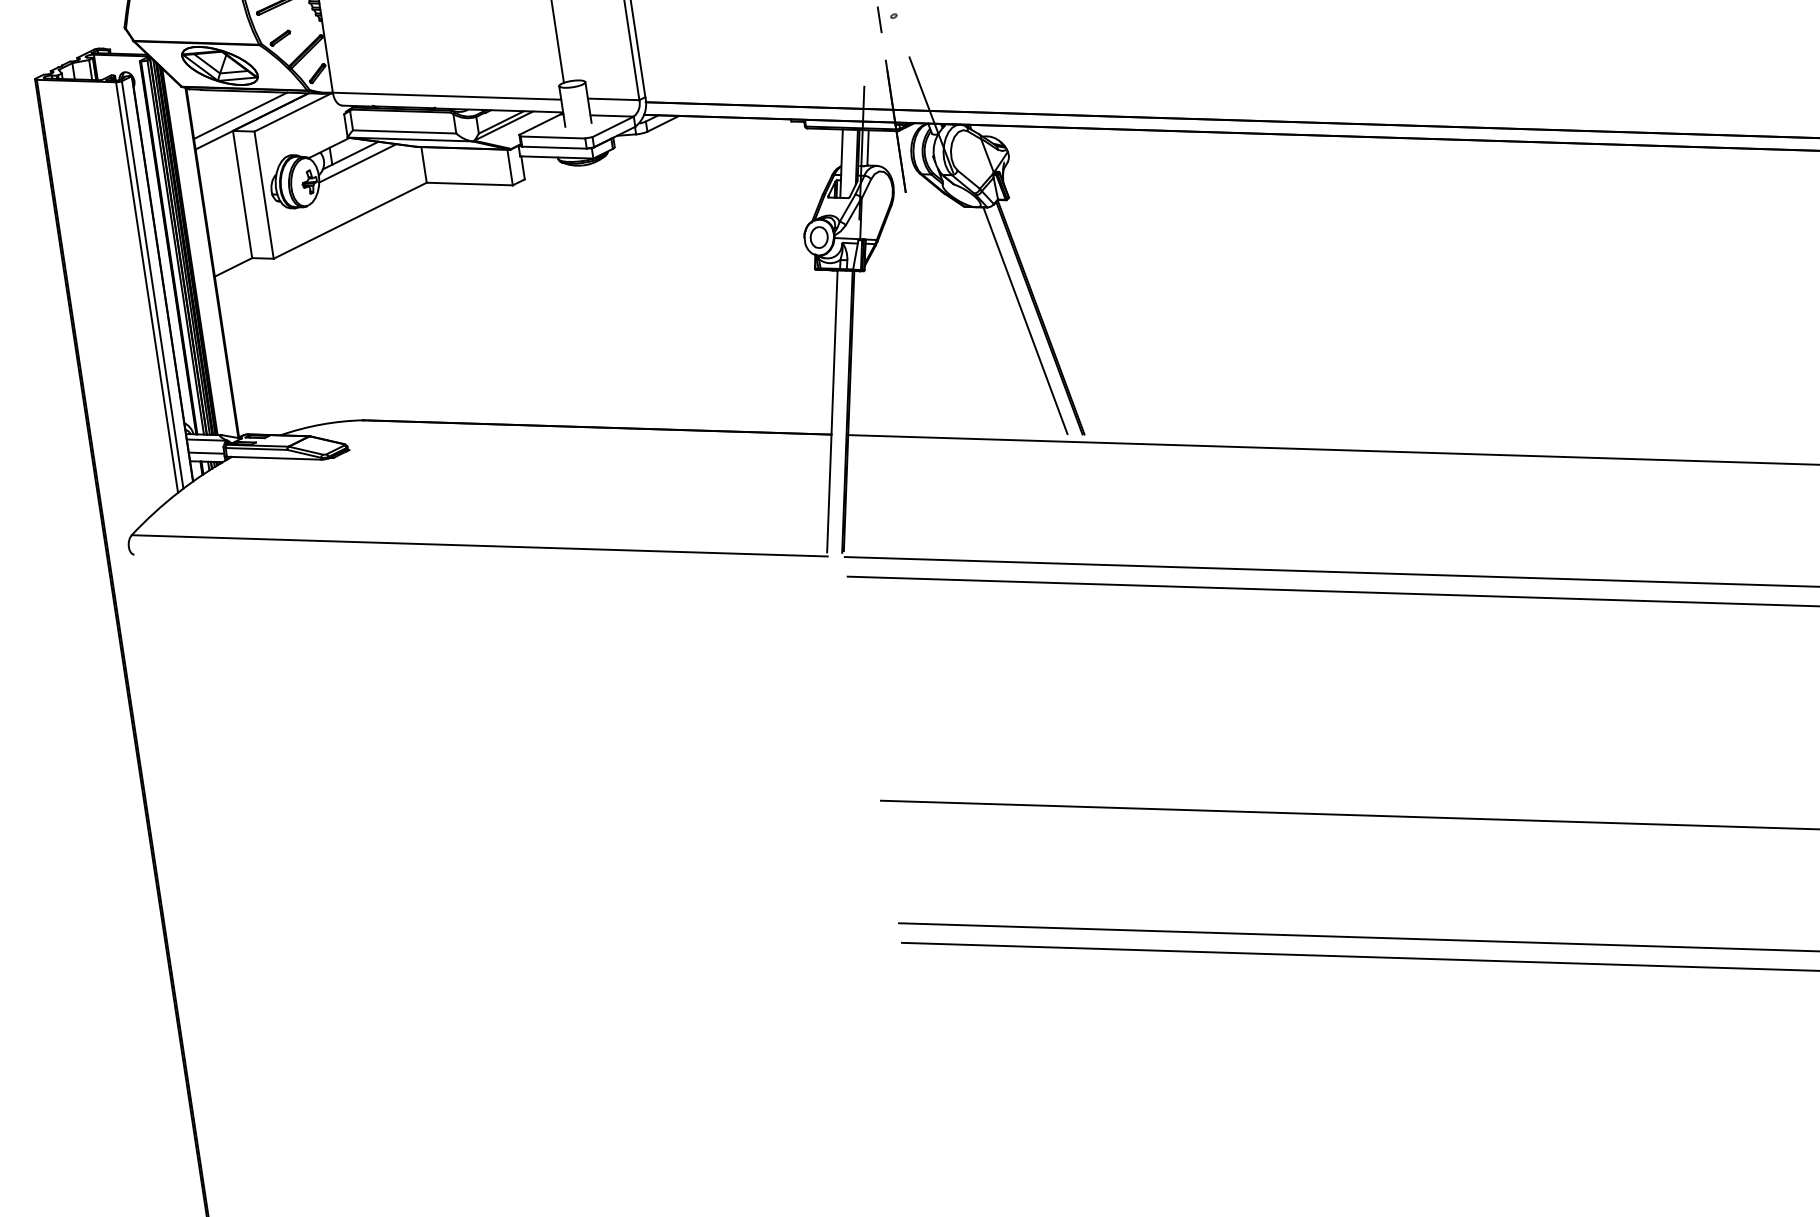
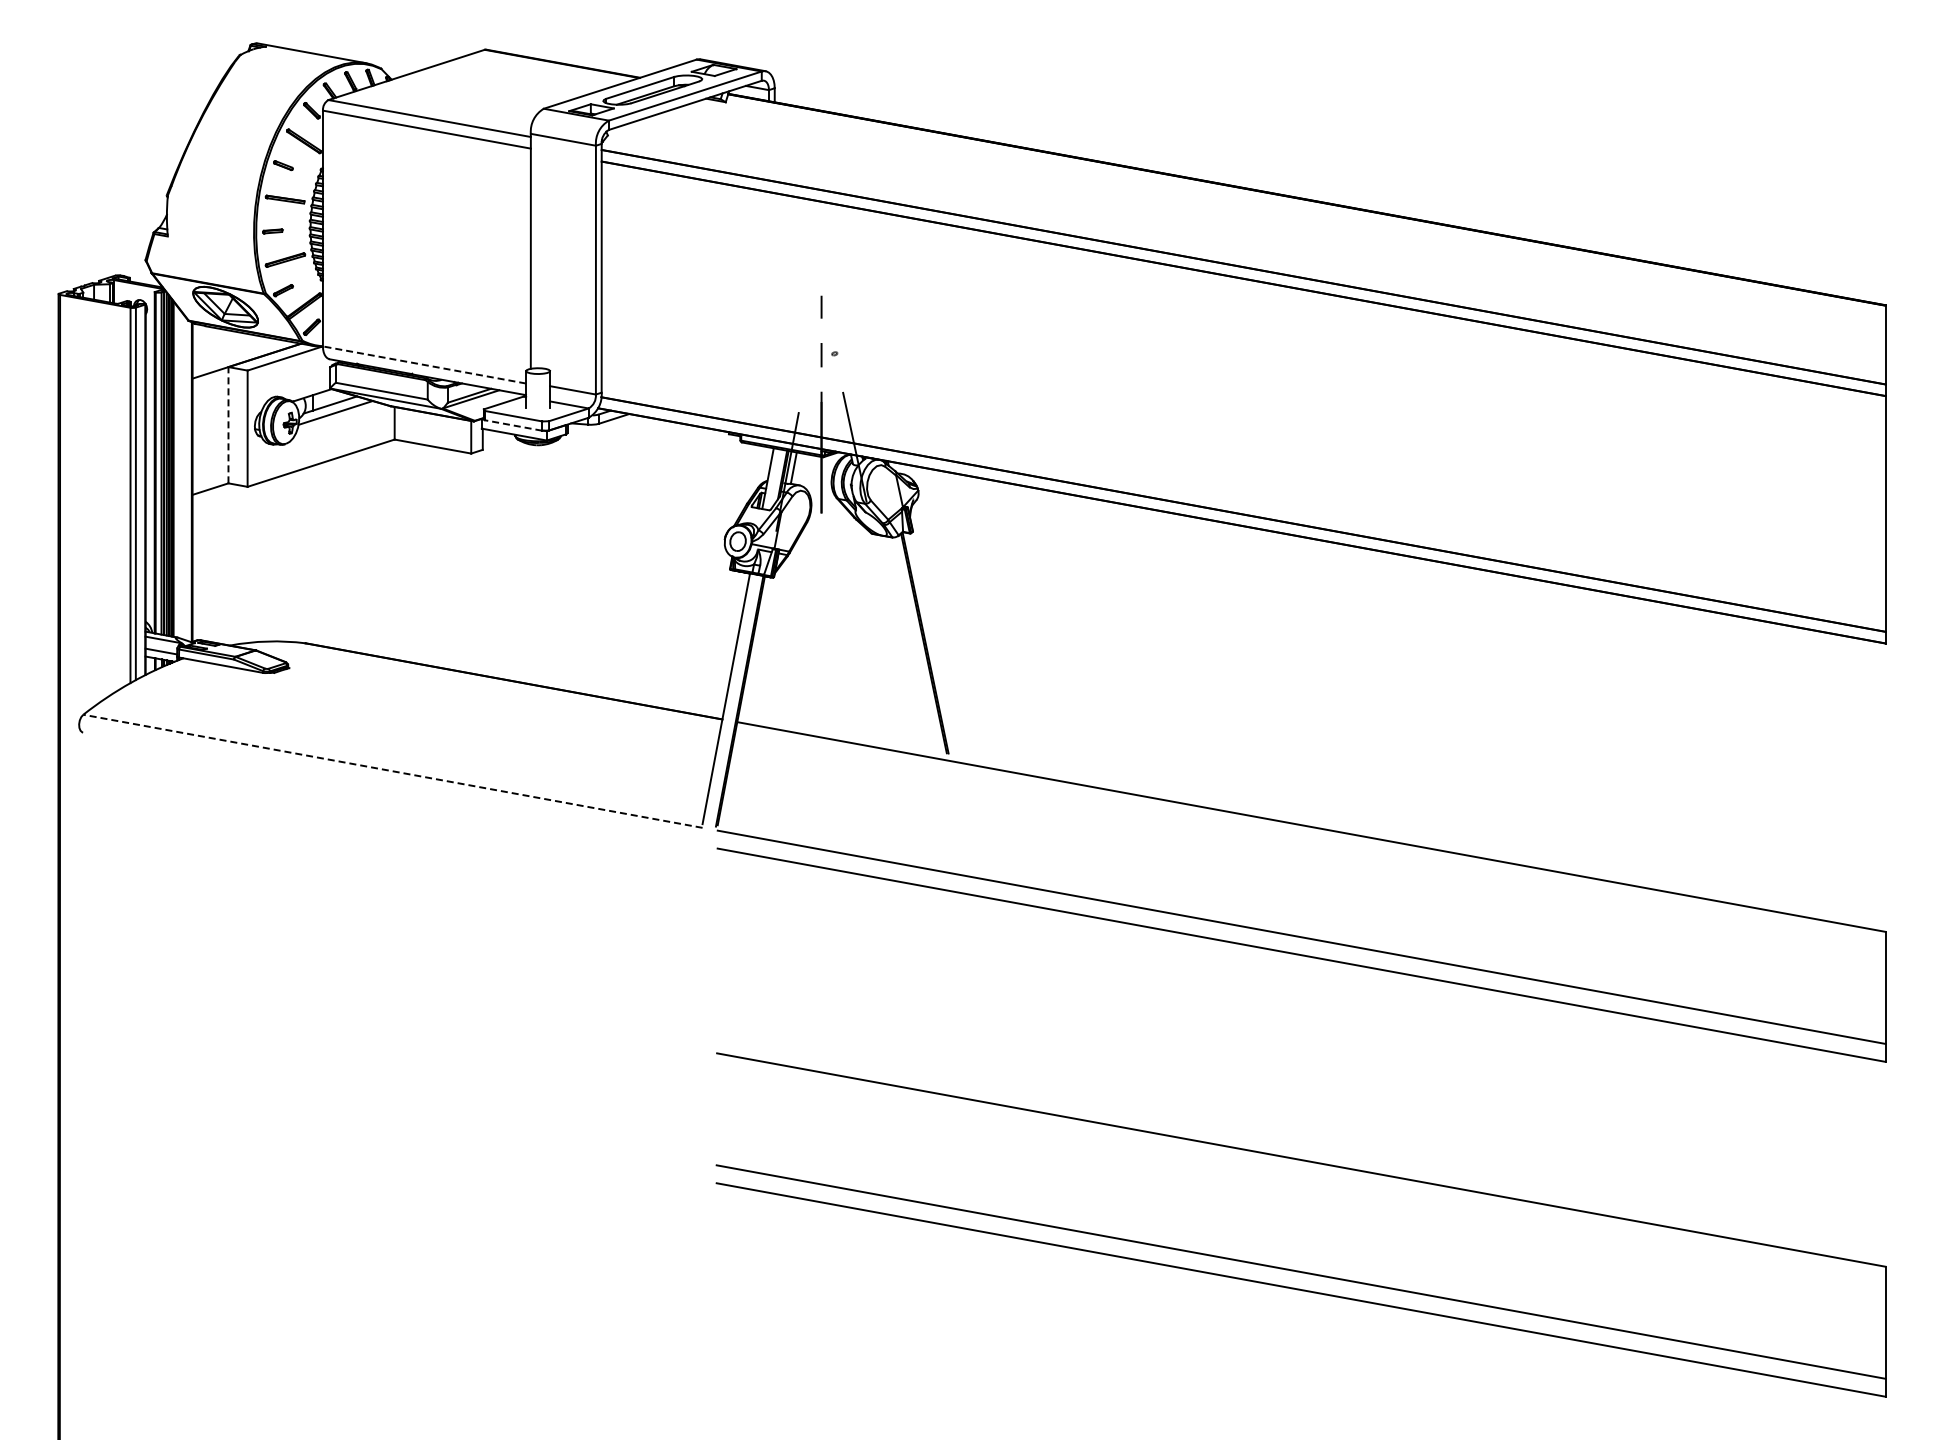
line: (446, 95) -> (424, 364), solid -> dashed
line: (240, 115) -> (237, 354), removed
line: (554, 147) -> (513, 425), solid -> dashed
line: (242, 193) -> (228, 424), solid -> dashed
line: (1024, 320) -> (910, 643), removed
line: (479, 546) -> (392, 771), solid -> dashed

